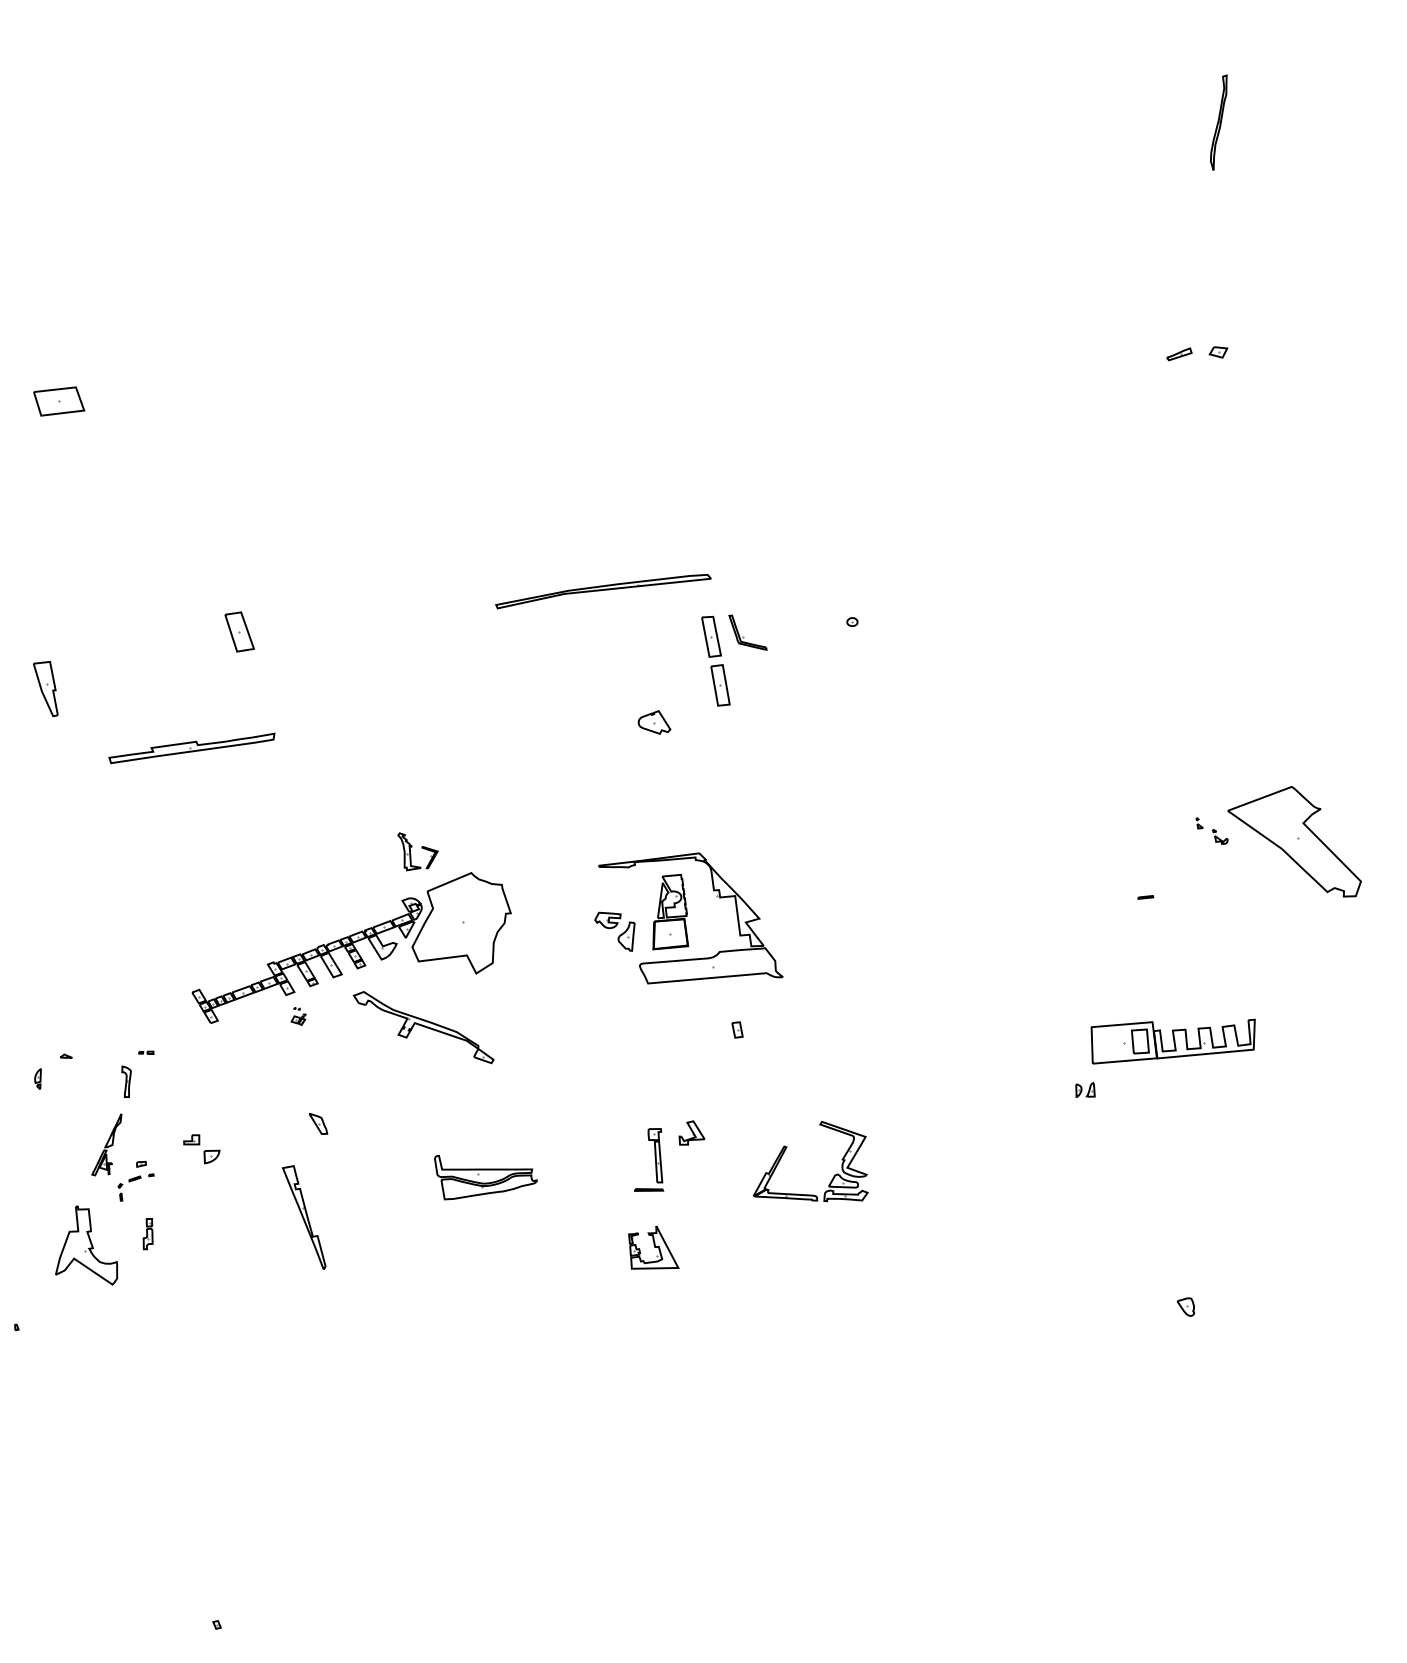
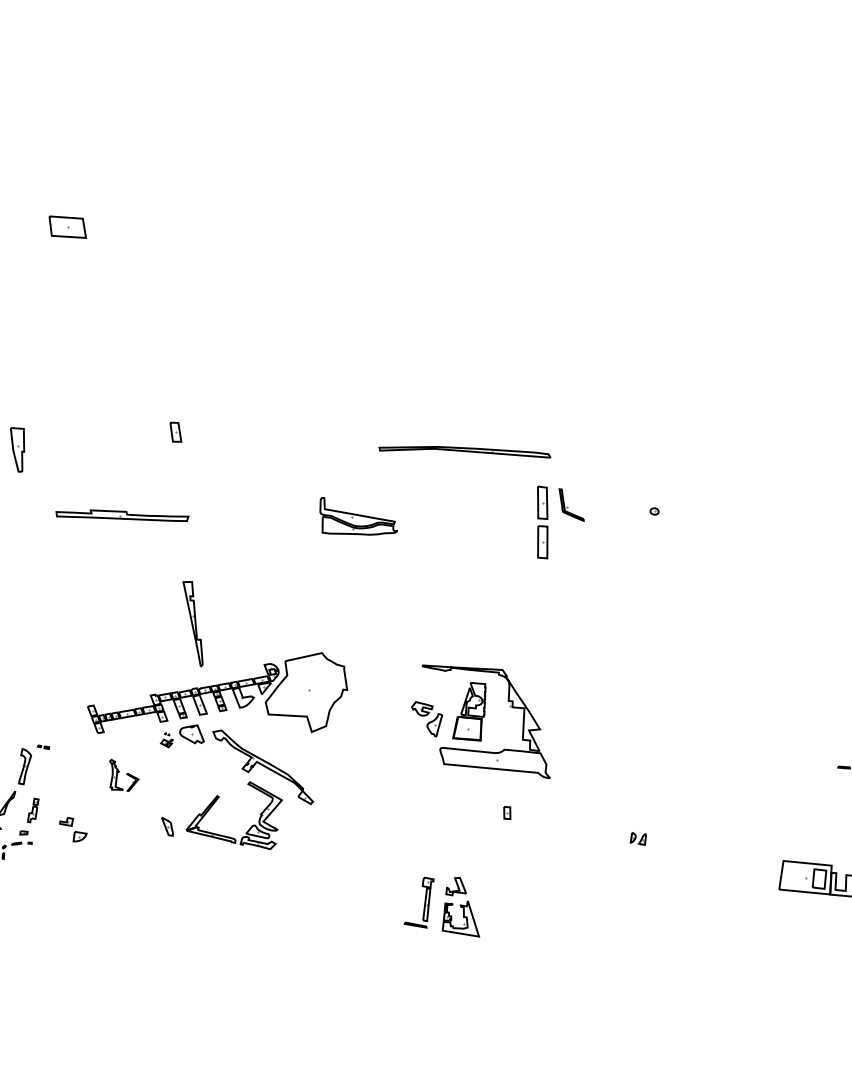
part: (239, 631) -> (175, 432), size x0.62
part: (654, 722) -> (192, 733), moved
part: (417, 851) -> (122, 776), moved
part: (126, 1081) -> (23, 766), size x1.43
part: (1085, 1089) -> (638, 838), moved
part: (786, 1149) -> (218, 798), moved
part: (485, 1177) -> (357, 521), moved
part: (303, 1217) -> (192, 623), moved
part: (147, 1234) -> (32, 810), moved
part: (653, 1247) -> (462, 917), moved

